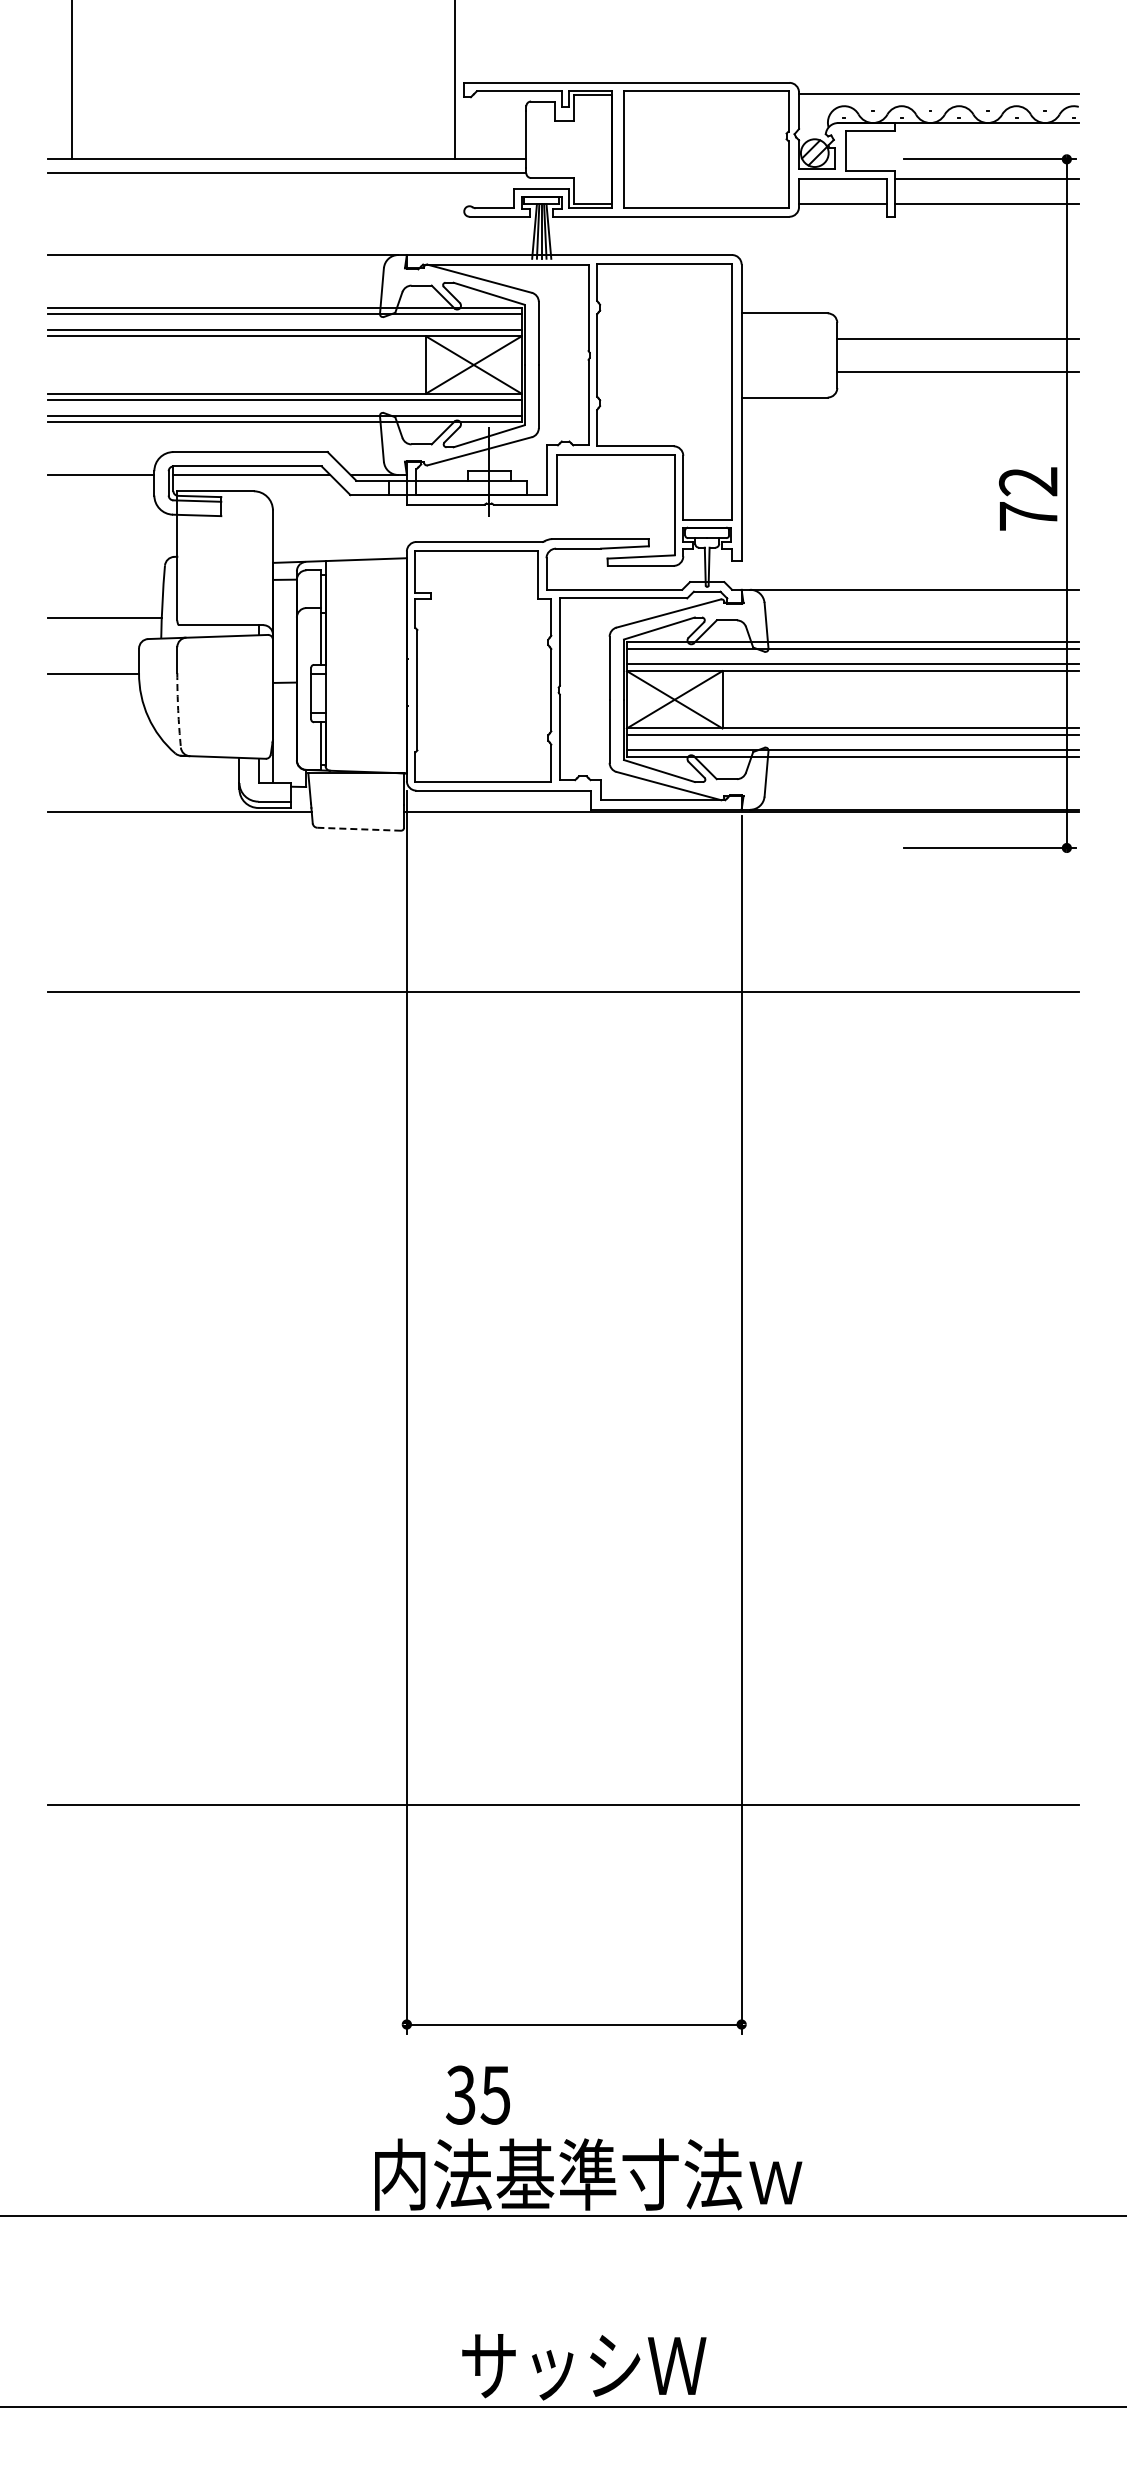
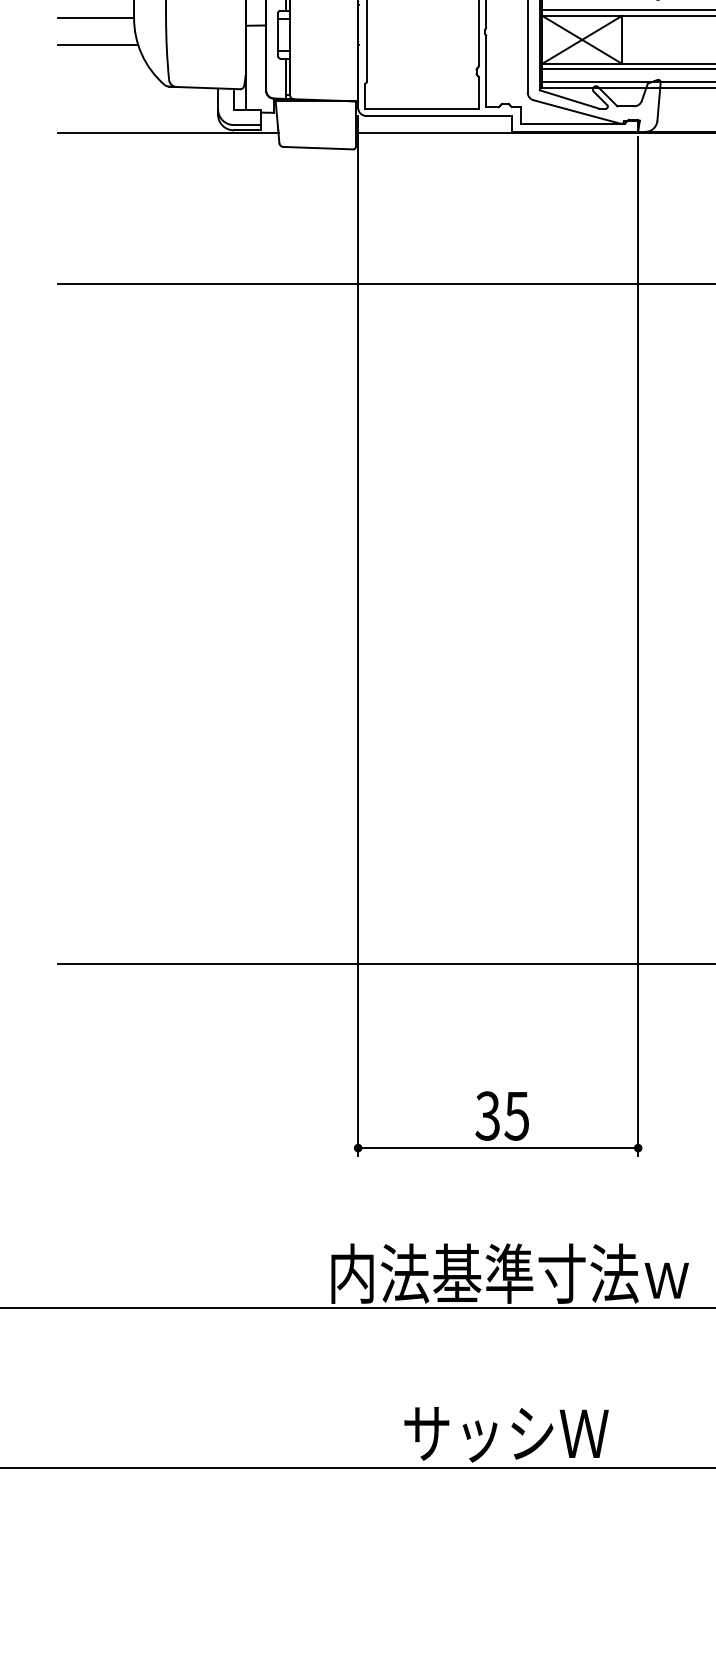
line: (96, 706) -> (98, 45), added
arc: (178, 710) -> (167, 48), dashed -> solid
line: (359, 829) -> (318, 148), dashed -> solid
text: (477, 2094) -> (501, 1115), moved

